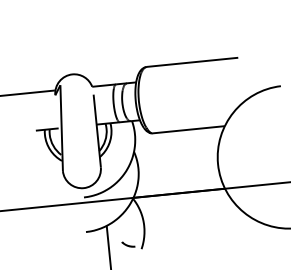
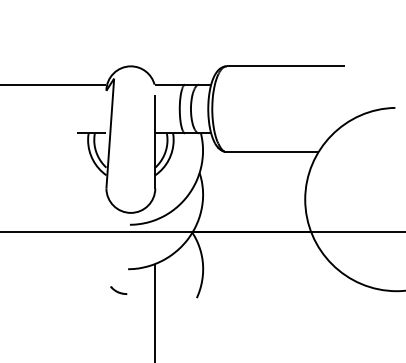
curve: (127, 244) -> (117, 290), moved

